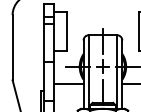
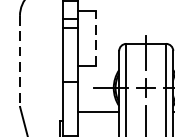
line: (66, 30) -> (95, 37), solid -> dashed
line: (12, 48) -> (19, 62), solid -> dashed

